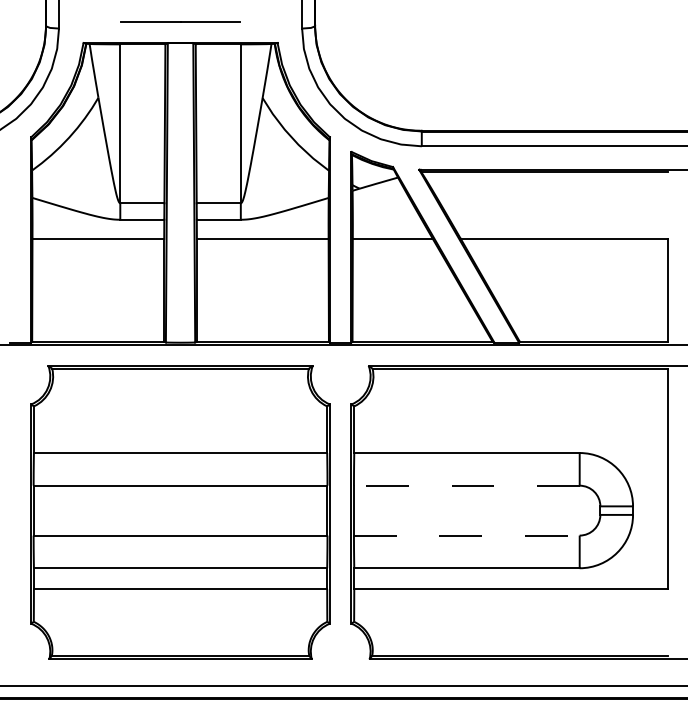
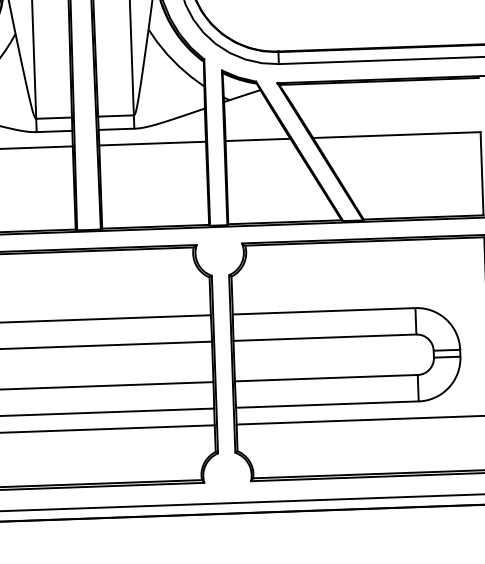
line: (466, 485) -> (324, 337), dashed -> solid
line: (466, 535) -> (326, 378), dashed -> solid

